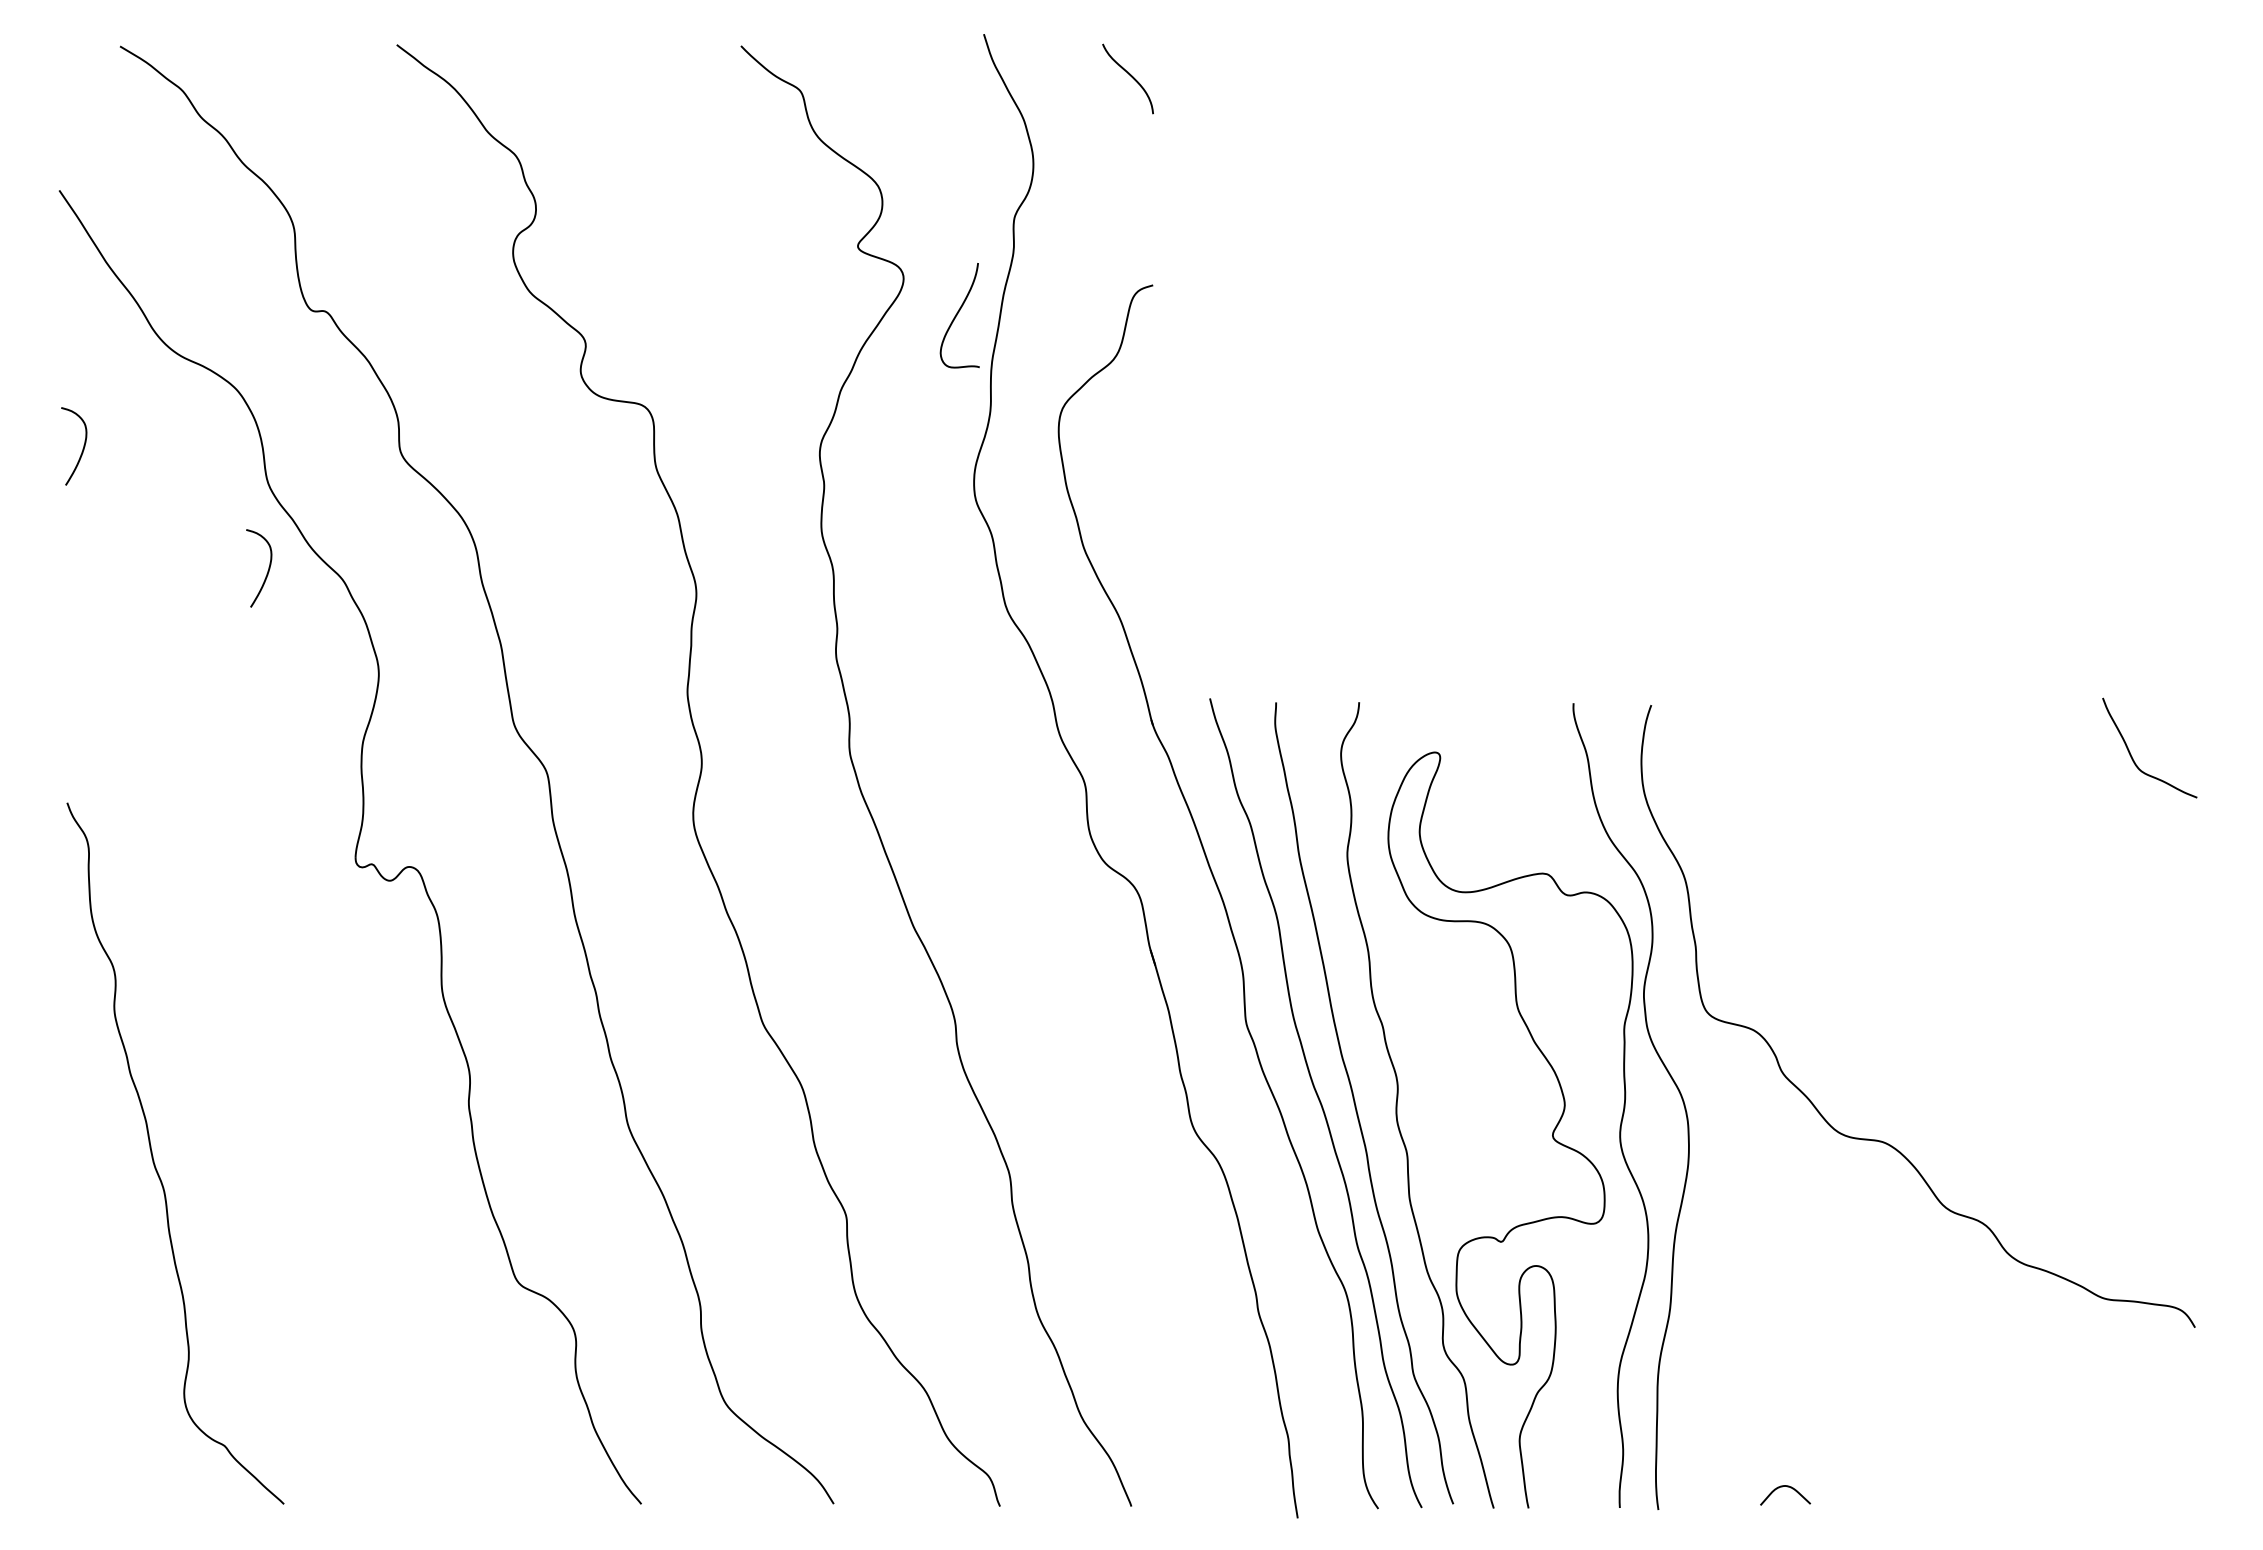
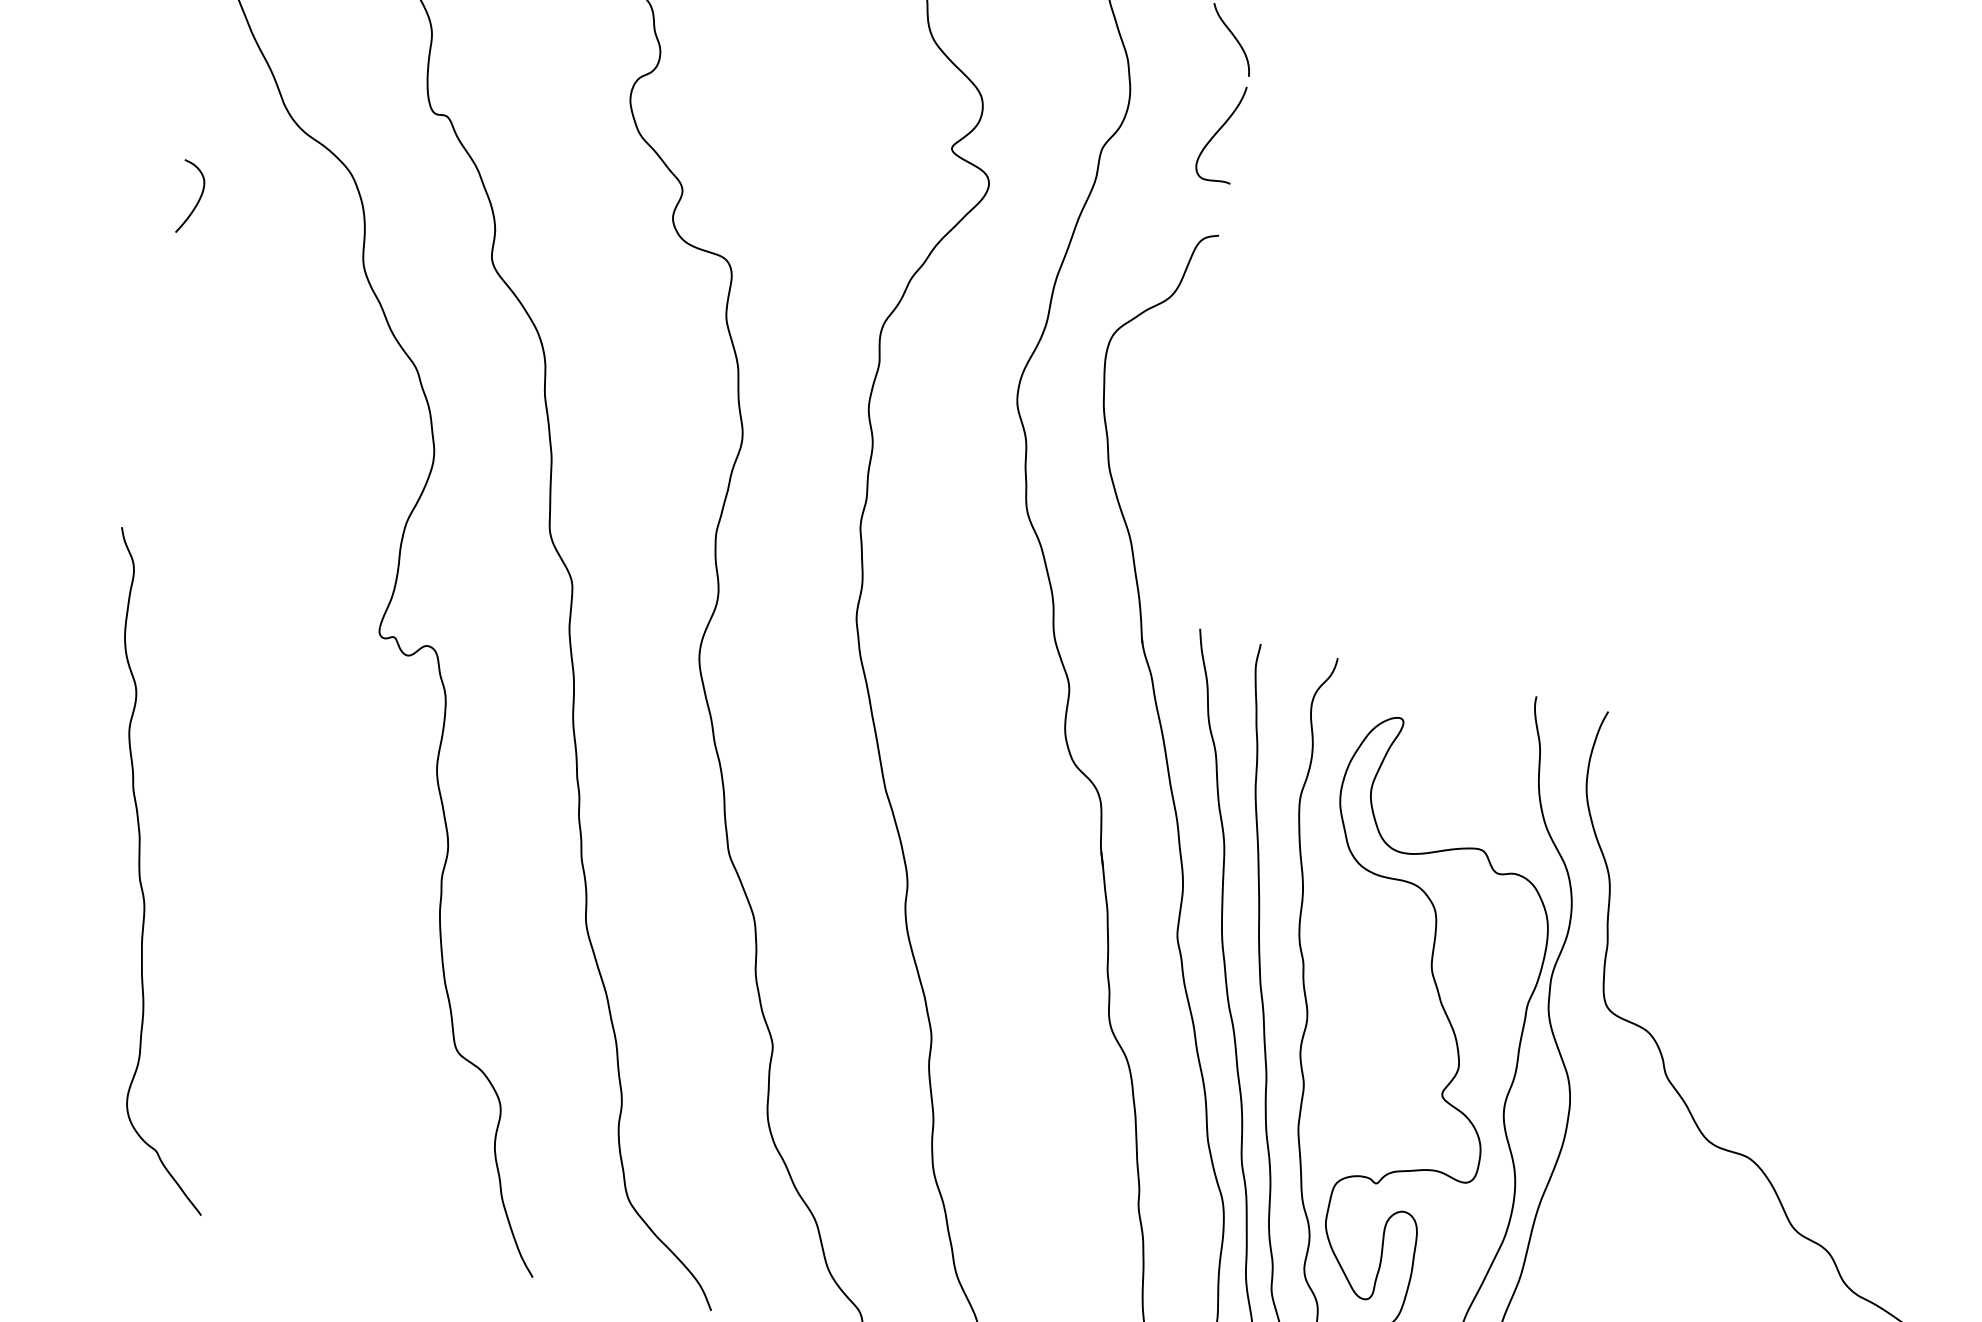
curve: (957, 315) -> (1218, 132), moved
curve: (267, 570) -> (347, 346), removed

